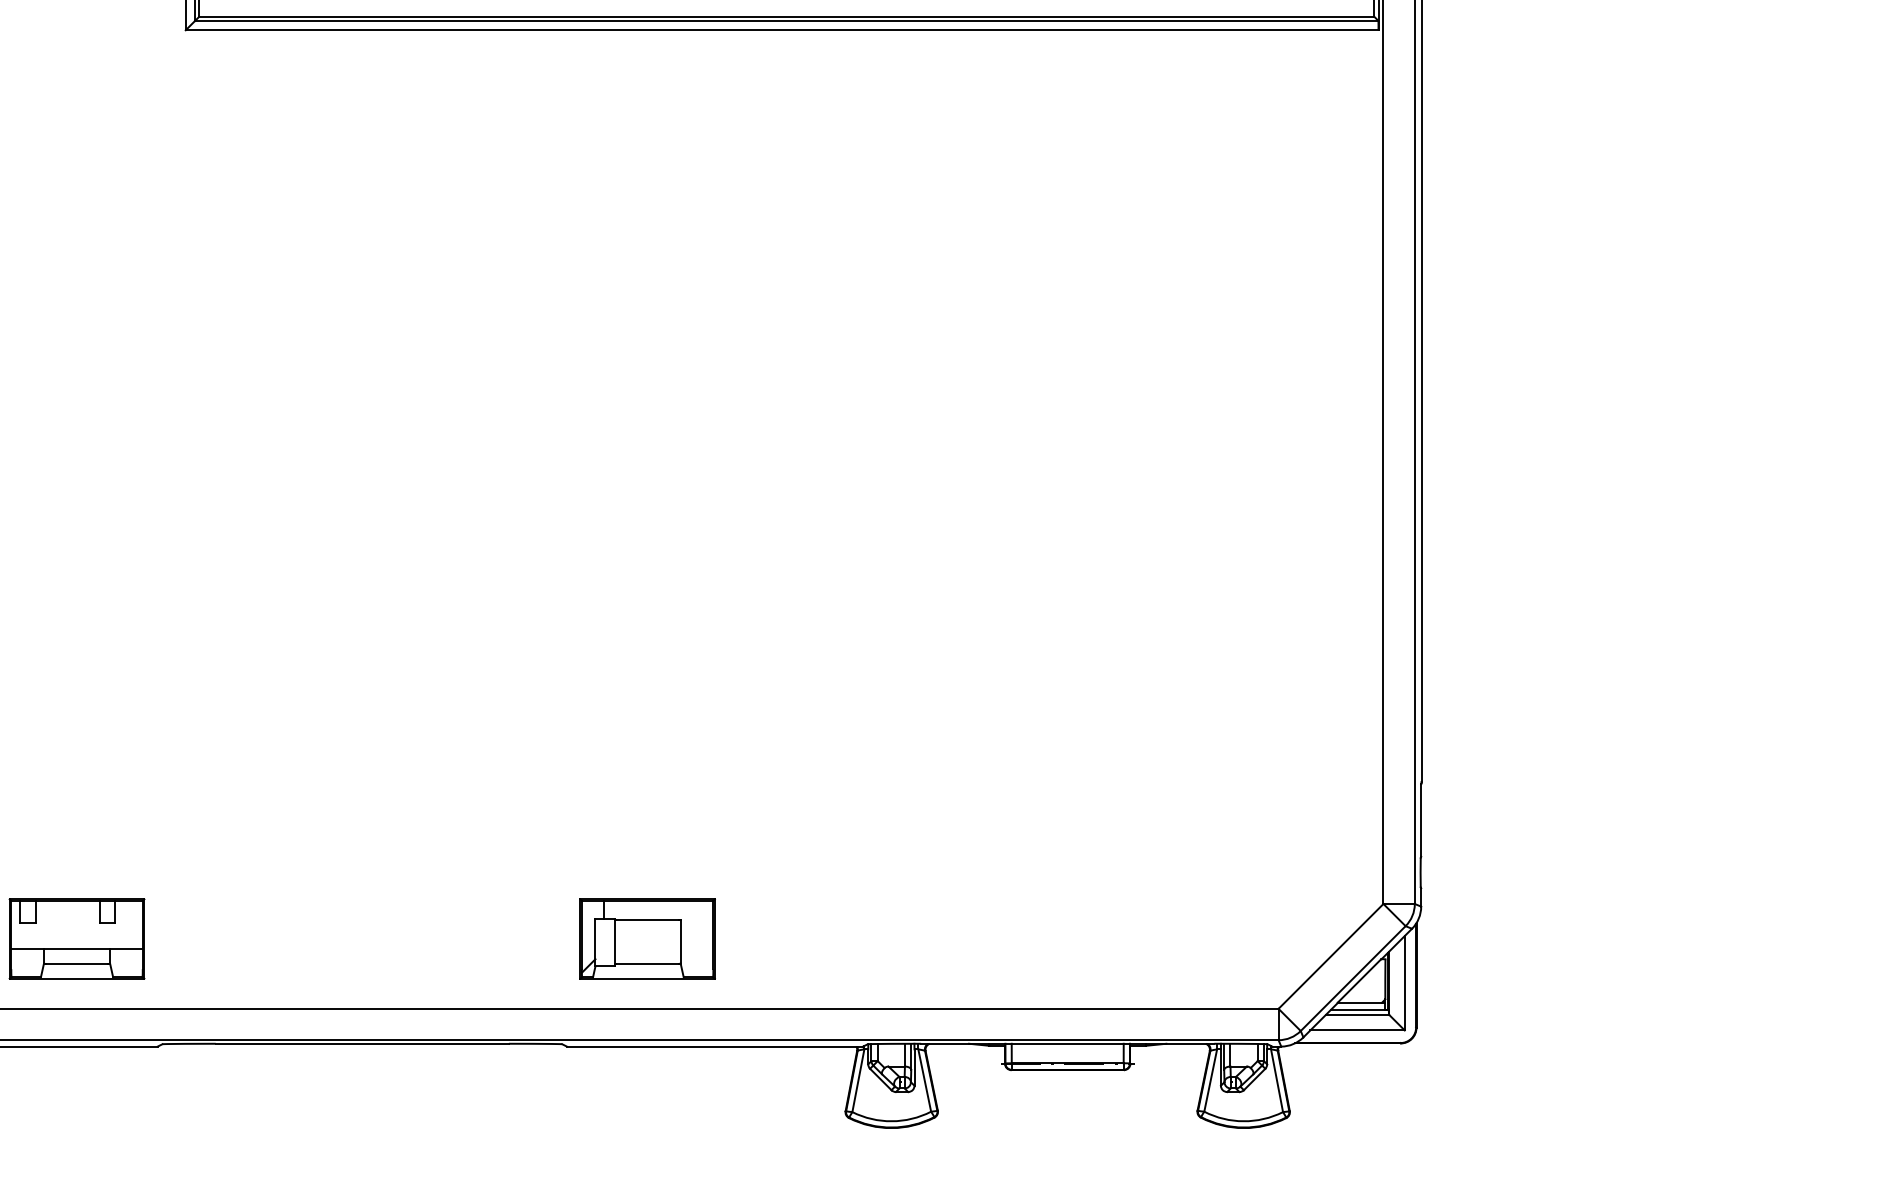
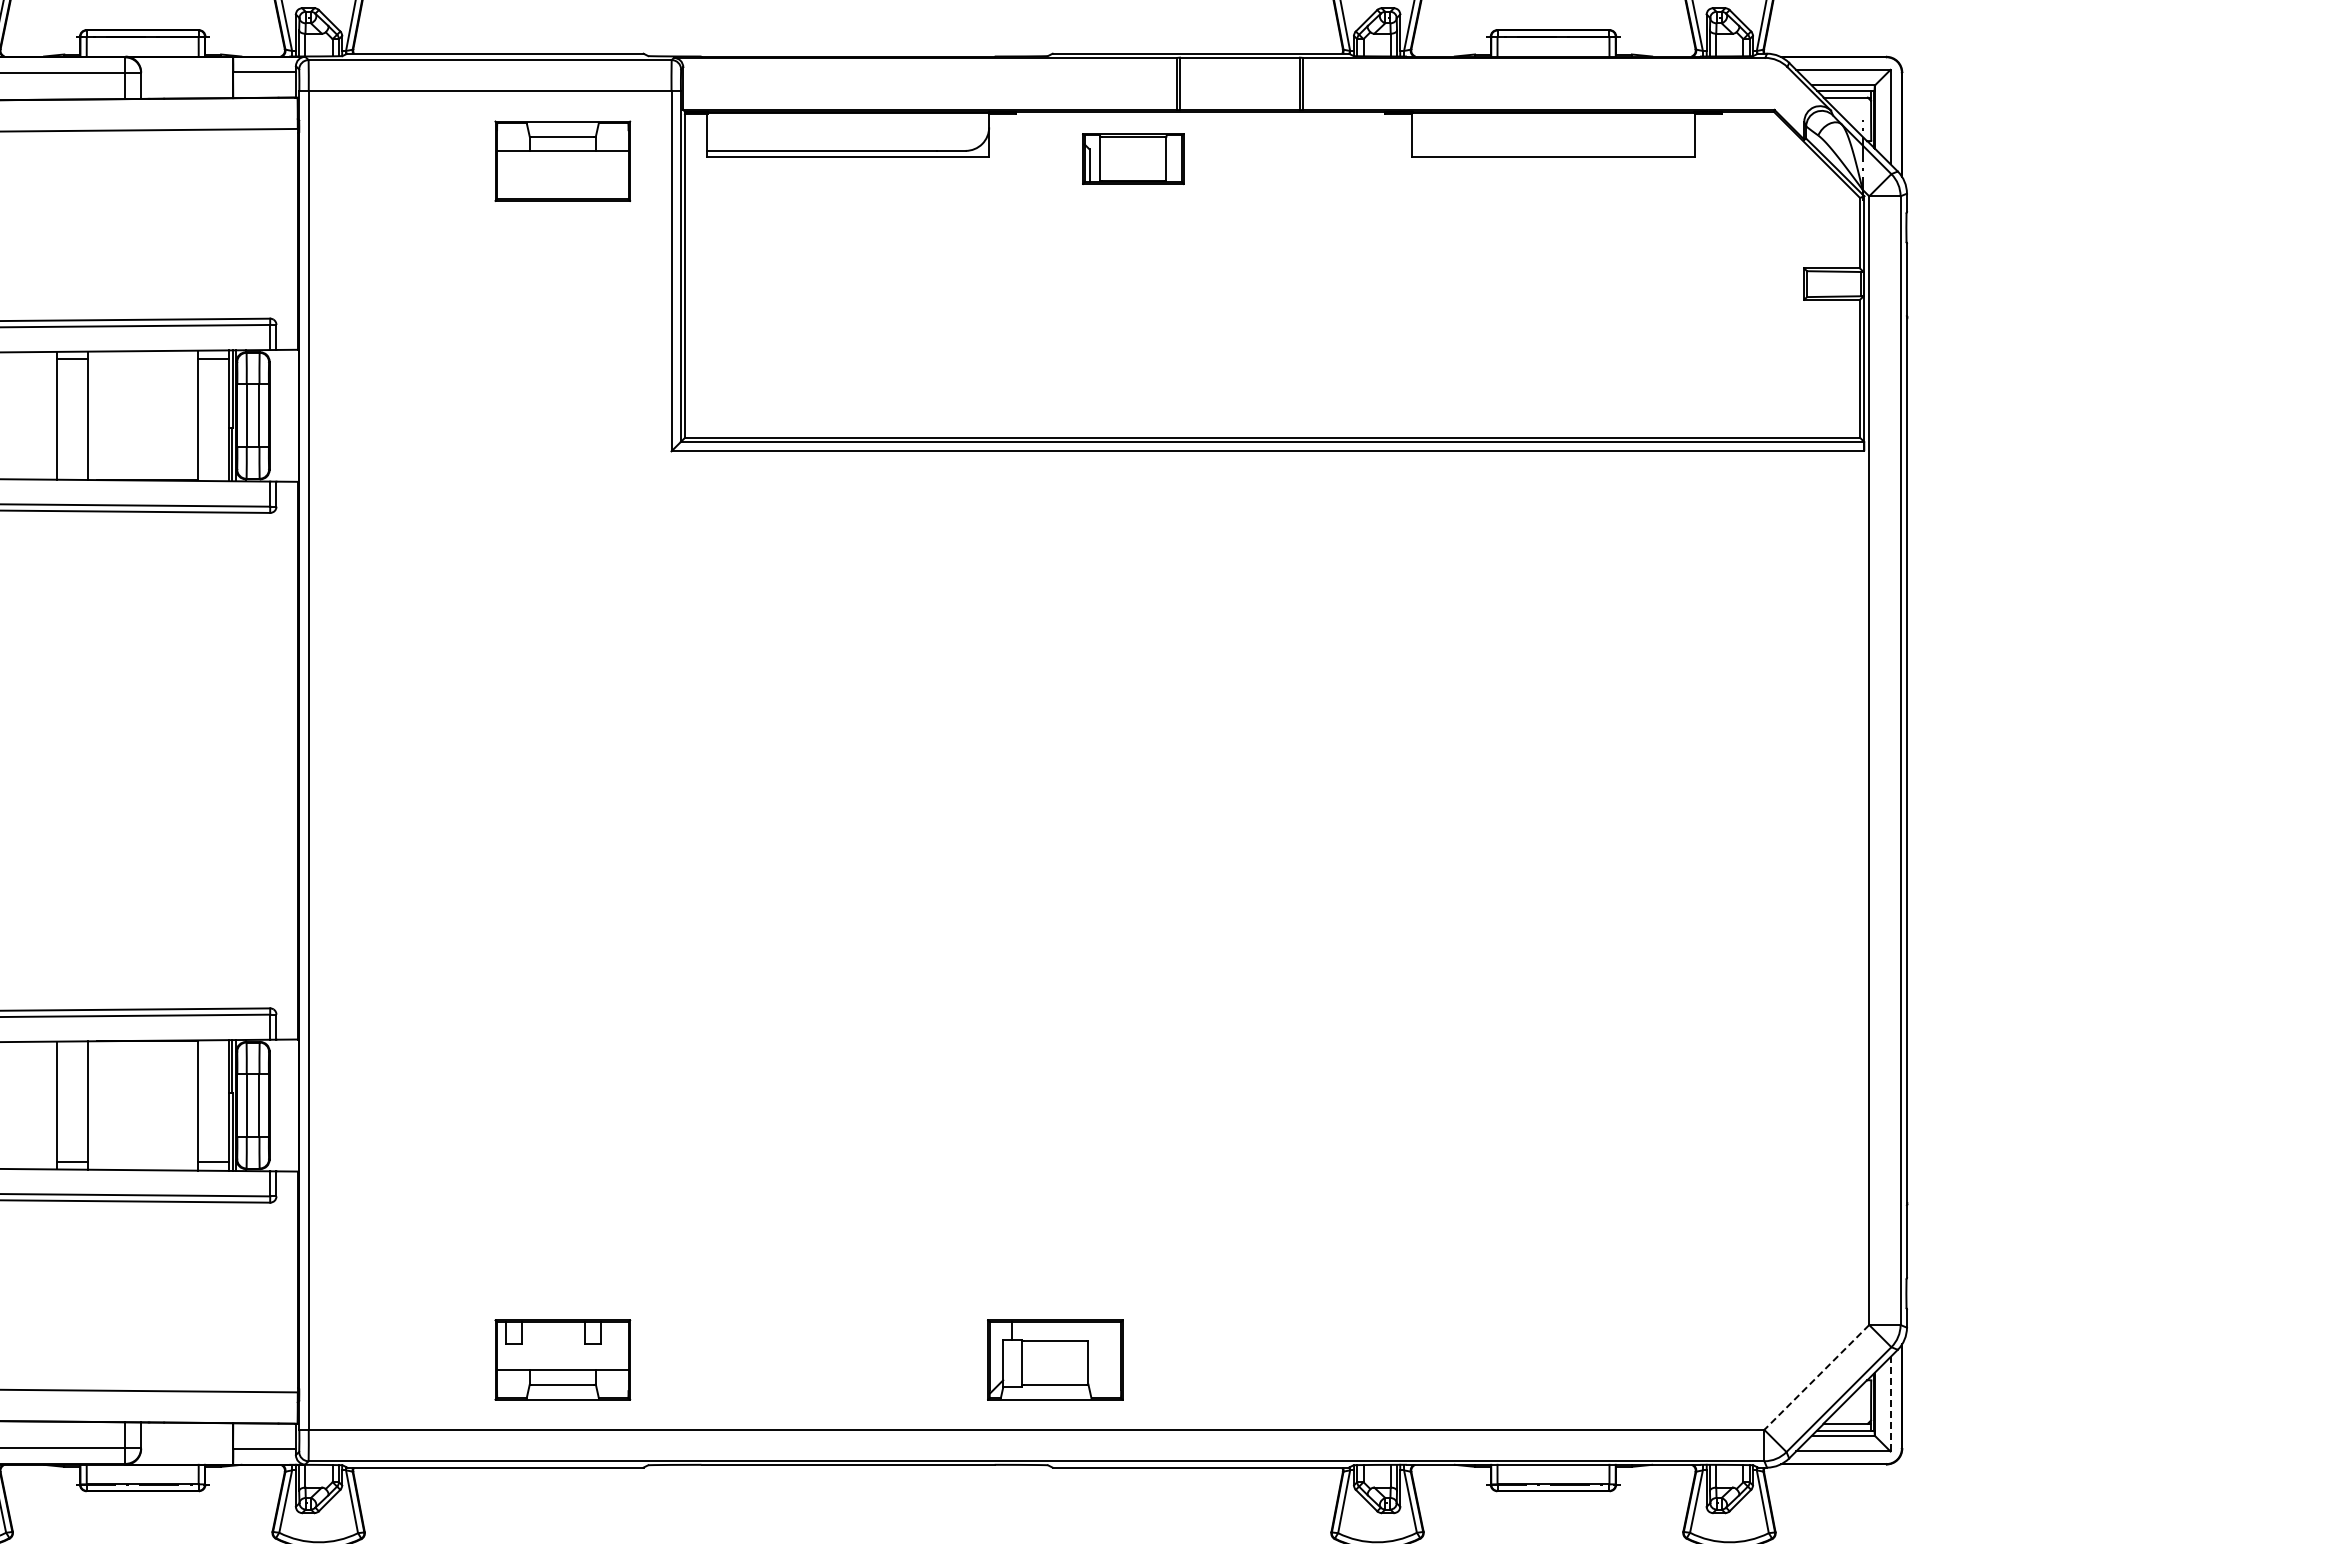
part: (647, 938) -> (1055, 1359), moved
line: (1330, 956) -> (1816, 1377), solid -> dashed
line: (1404, 982) -> (1890, 1403), solid -> dashed

